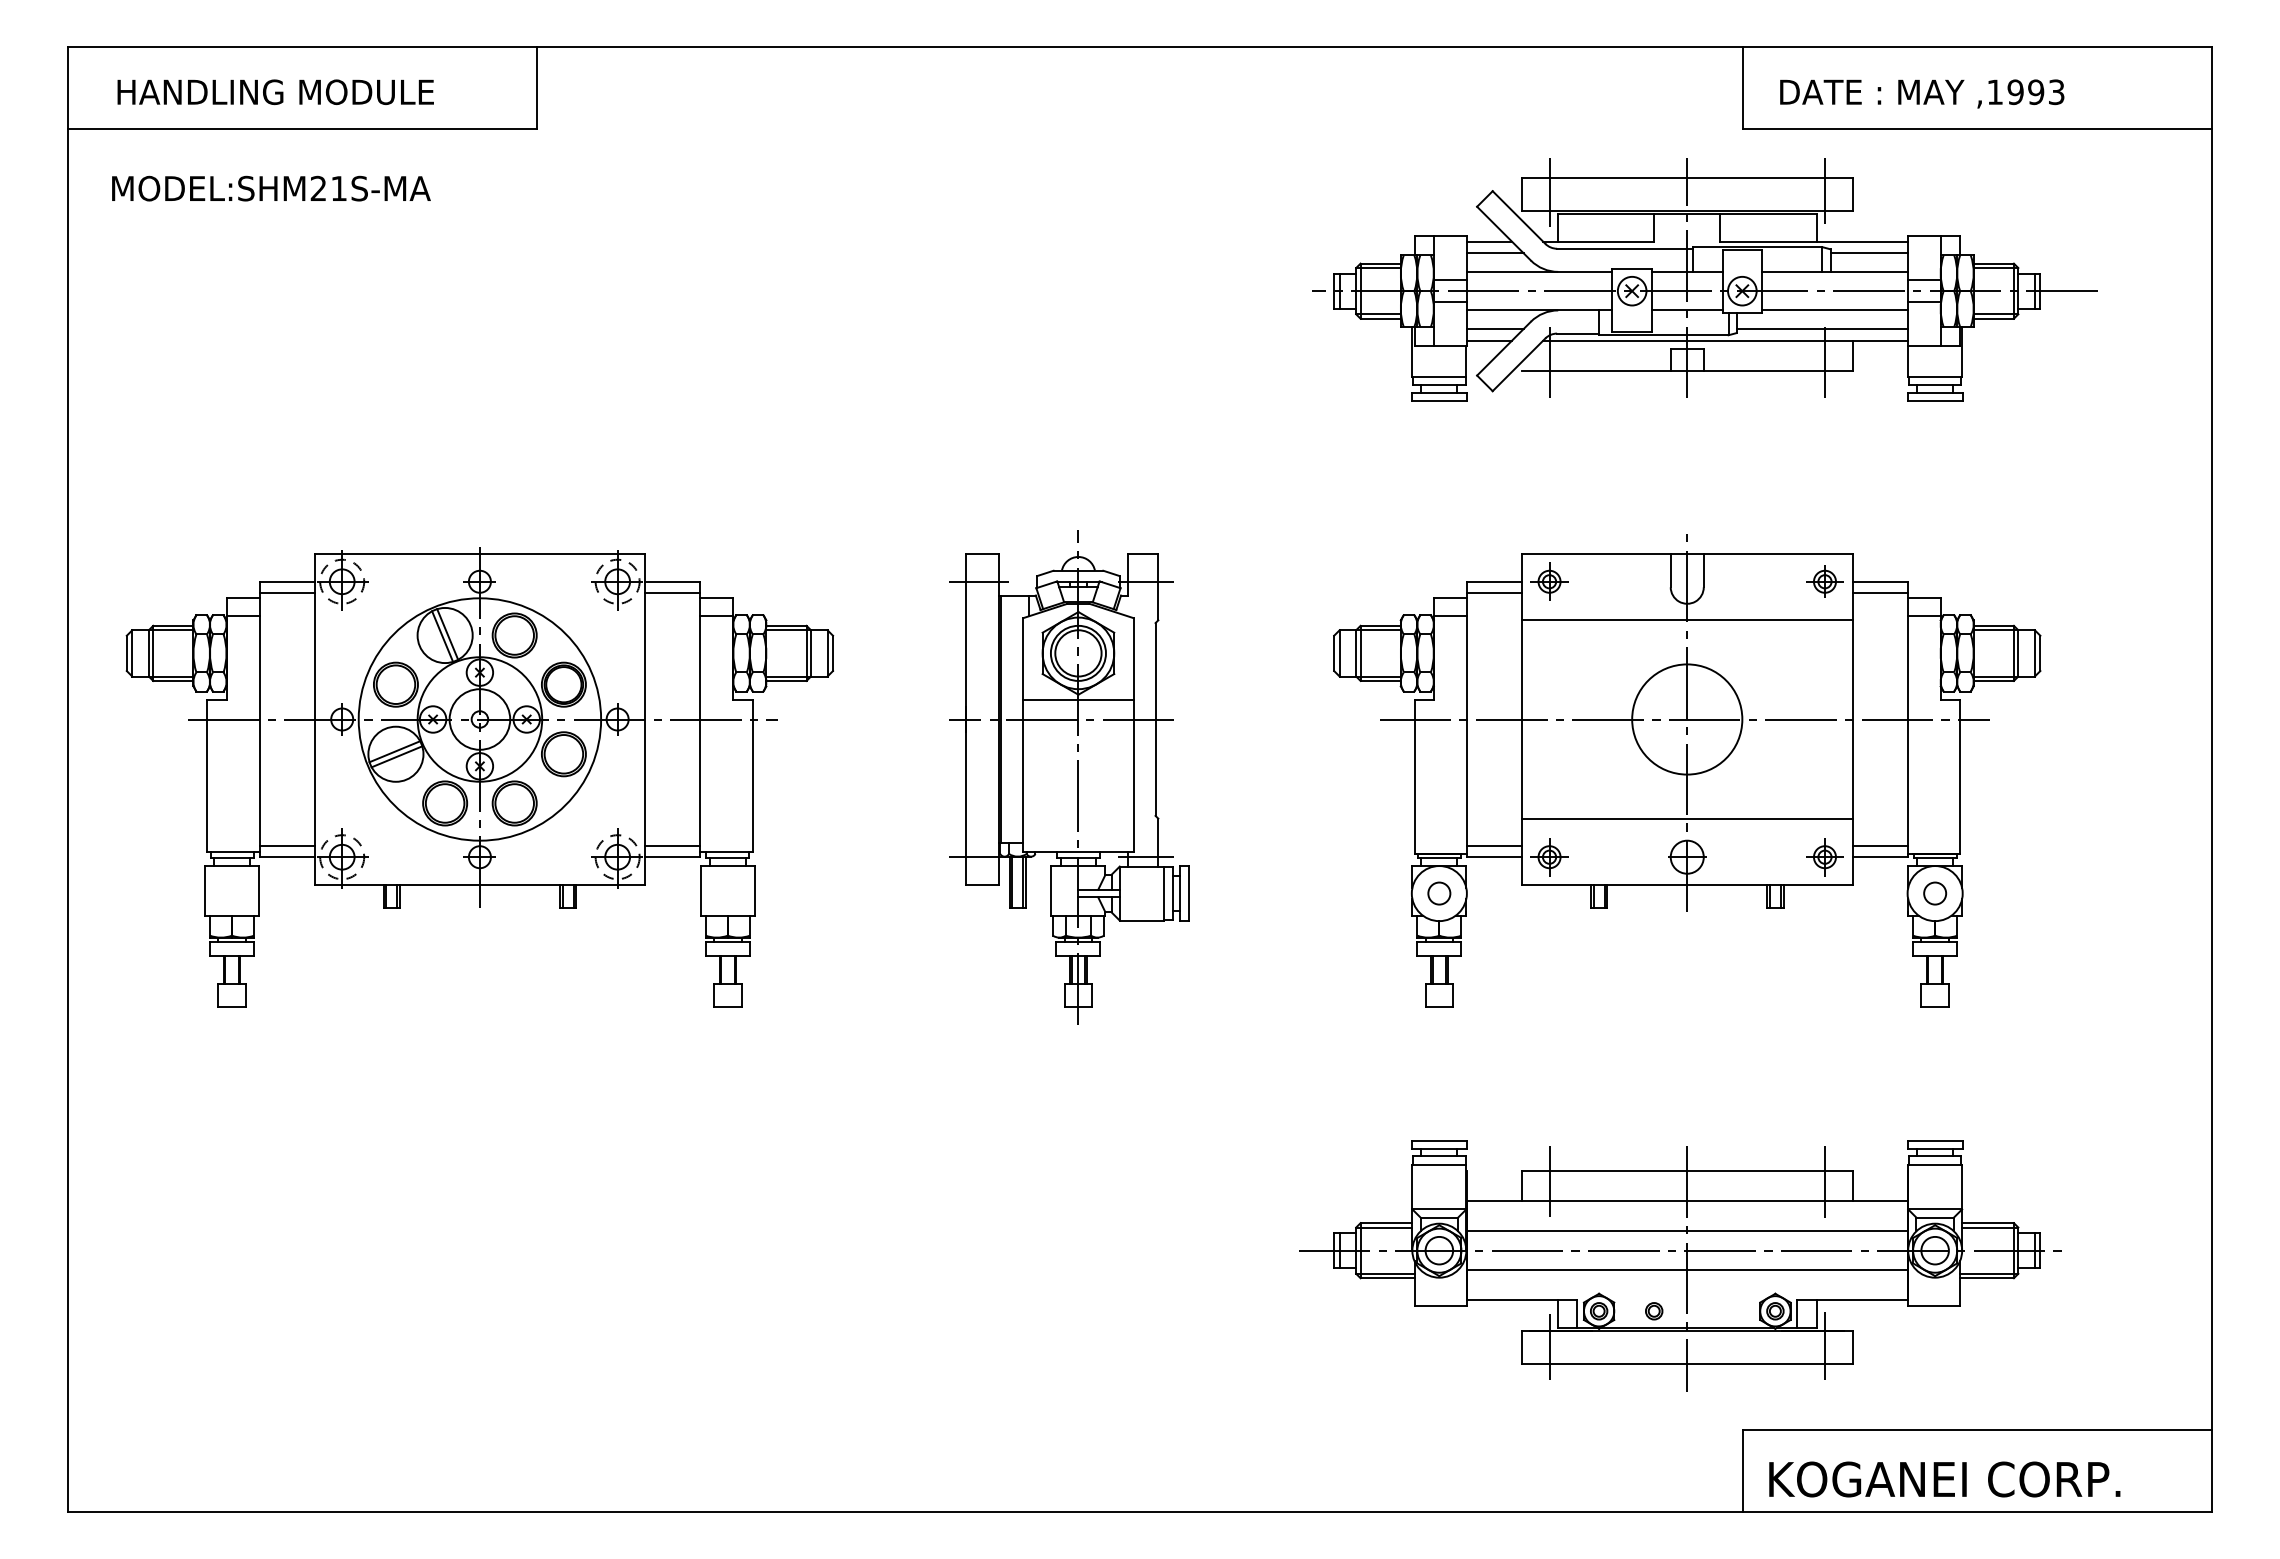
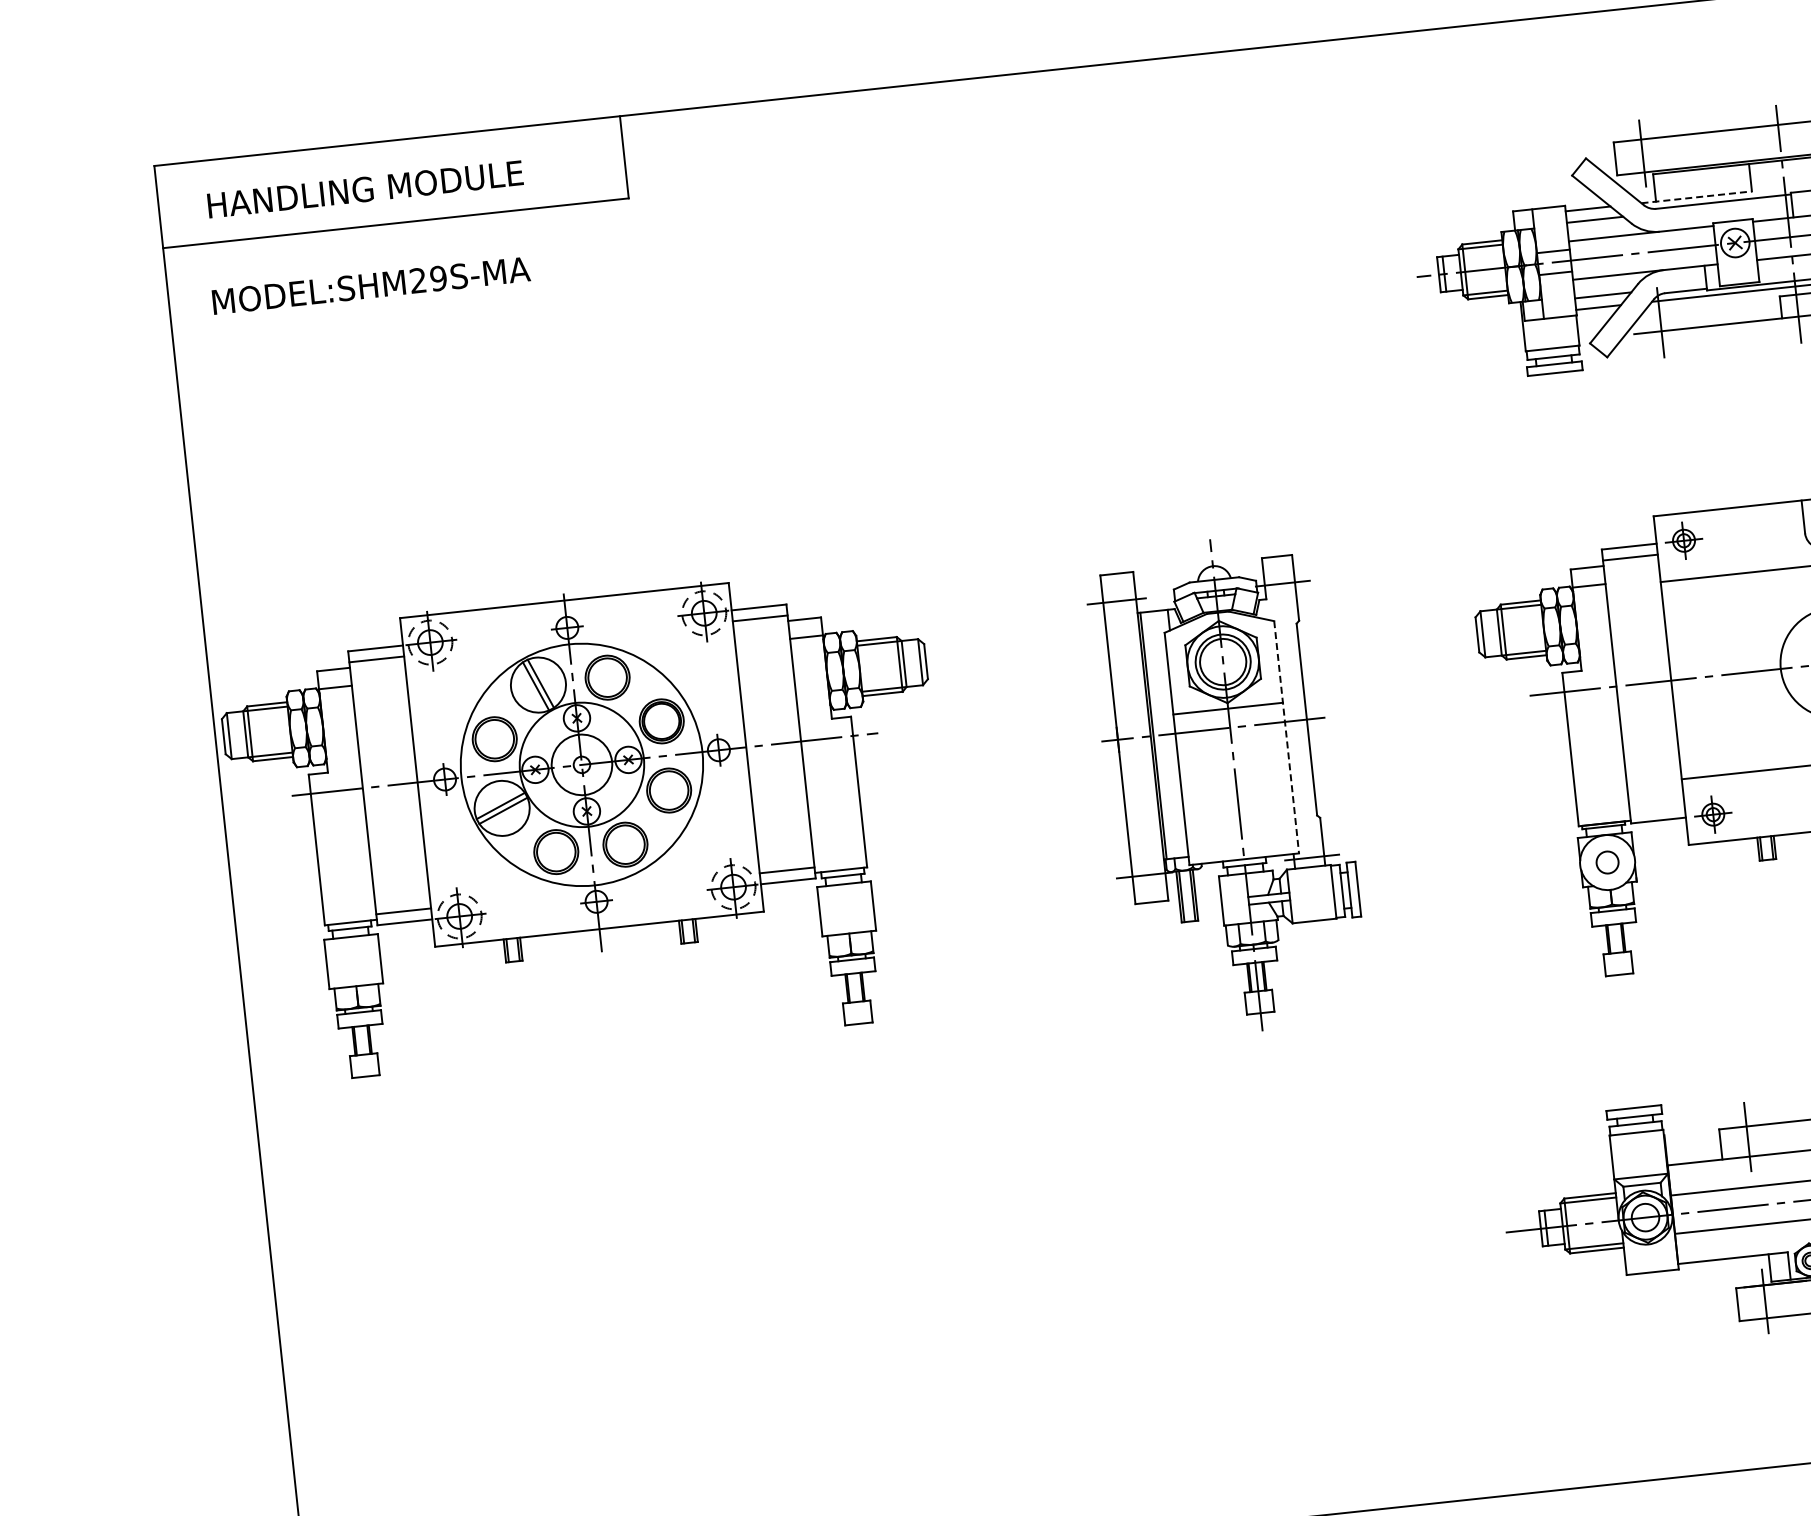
text: (339, 188) -> (439, 278), MODEL:SHM21S-MA -> MODEL:SHM29S-MA
line: (1598, 241) -> (1696, 197), solid -> dashed
line: (1133, 734) -> (1286, 736), solid -> dashed
part: (479, 777) -> (587, 822), moved
line: (1494, 846) -> (1657, 809), removed

